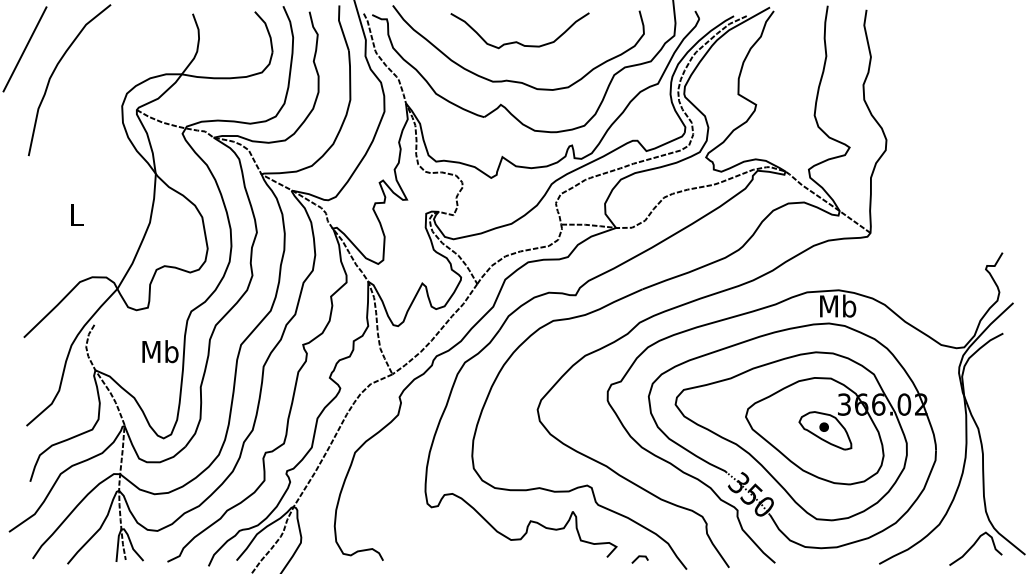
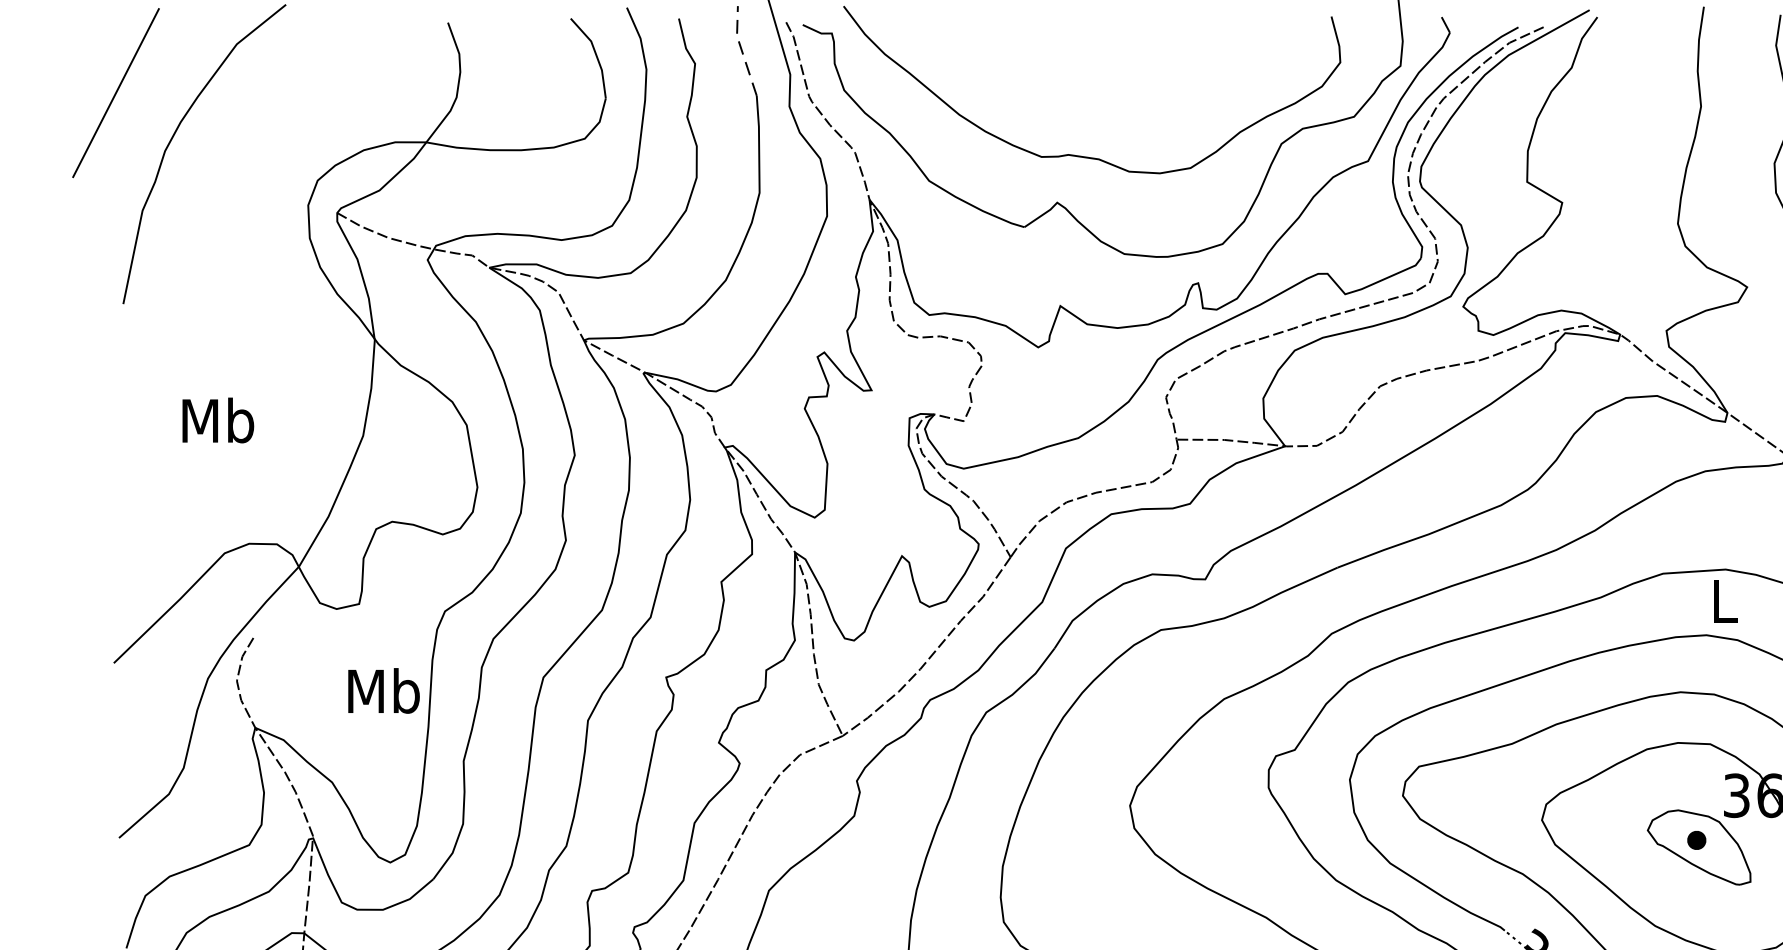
line: (341, 27) -> (742, 49), solid -> dashed
curve: (517, 41) -> (1090, 77), removed
text: (76, 214) -> (217, 419), L -> Mb
text: (838, 305) -> (1725, 599), Mb -> L

